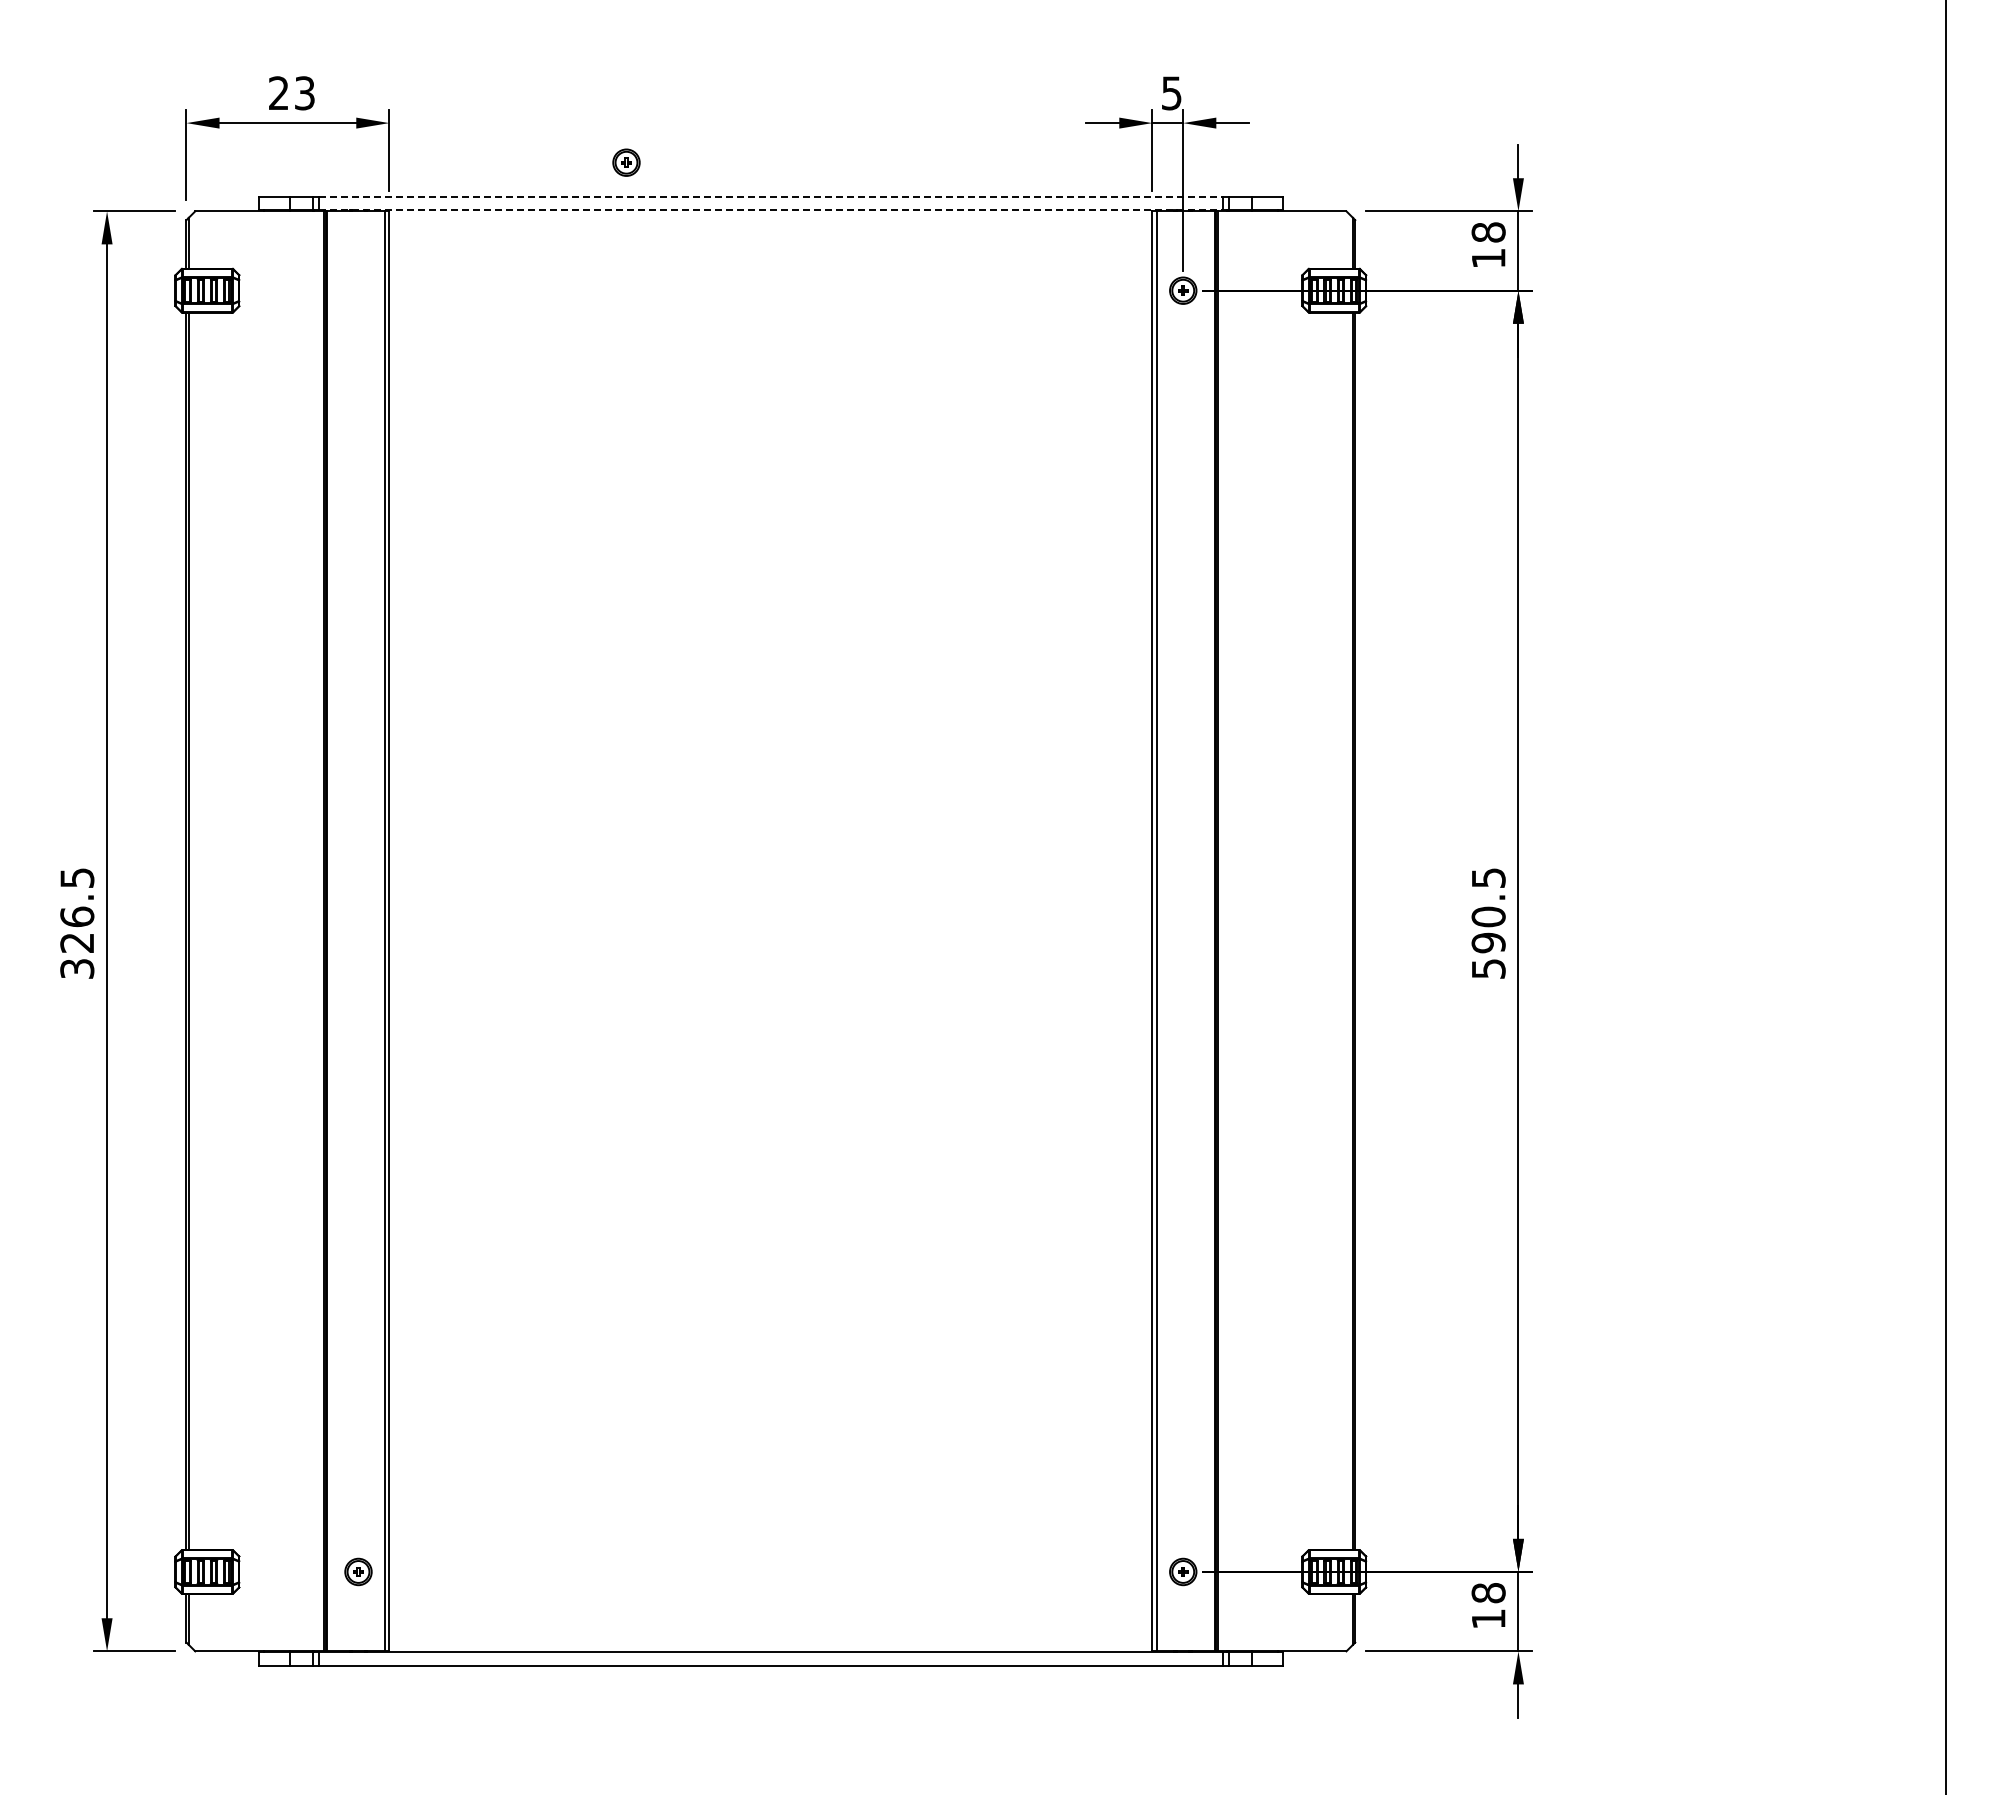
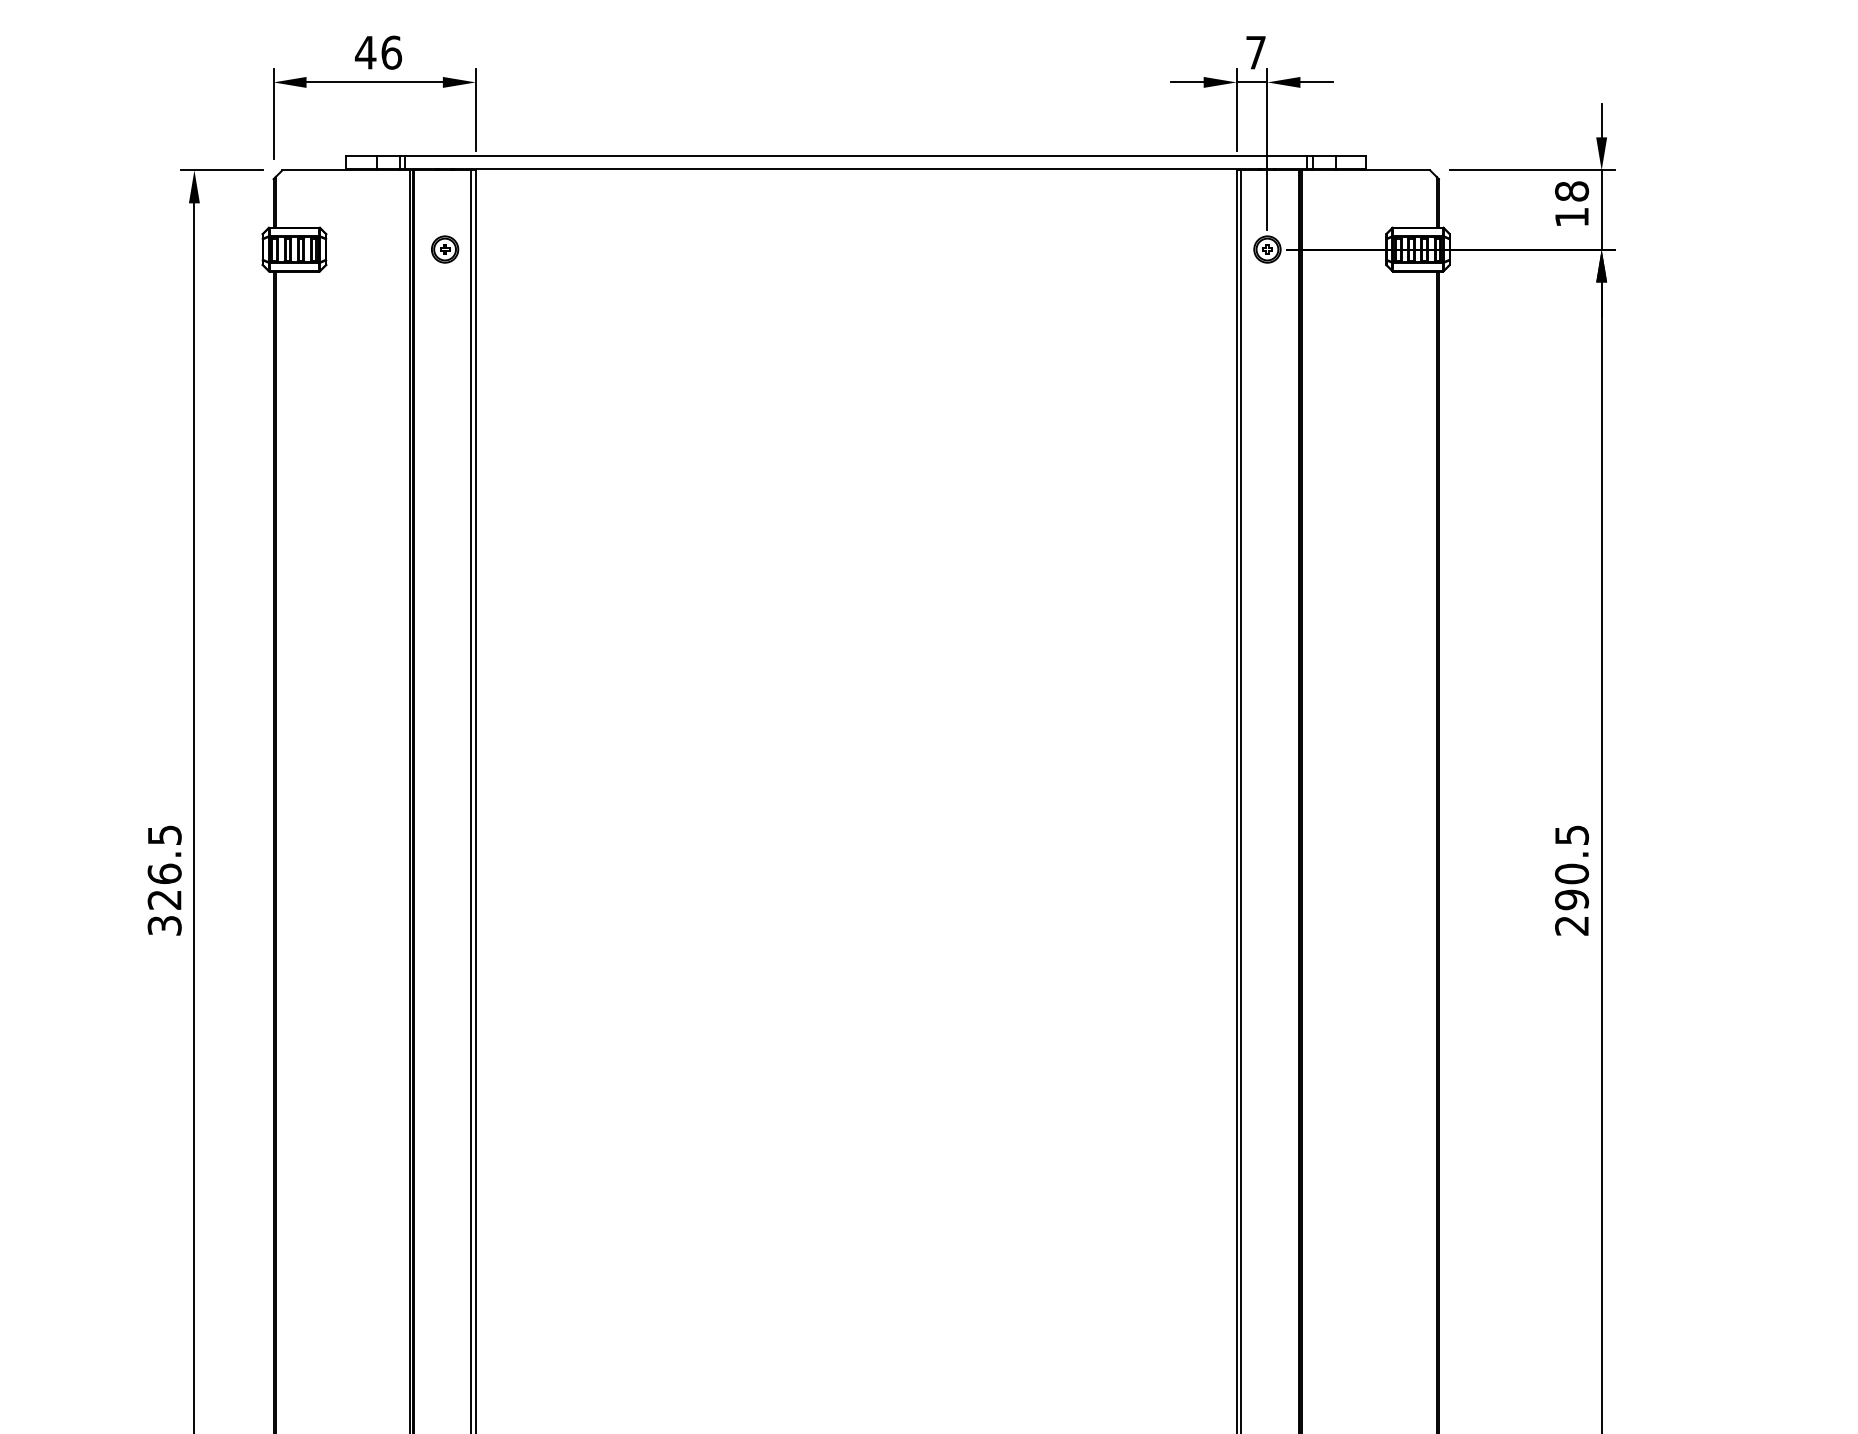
text: (291, 93) -> (378, 52), 23 -> 46
text: (1171, 93) -> (1255, 52), 5 -> 7
part: (626, 162) -> (445, 249), moved
line: (771, 197) -> (856, 156), dashed -> solid
line: (771, 210) -> (856, 169), dashed -> solid
text: (1488, 968) -> (1571, 925), 590.5 -> 290.5

